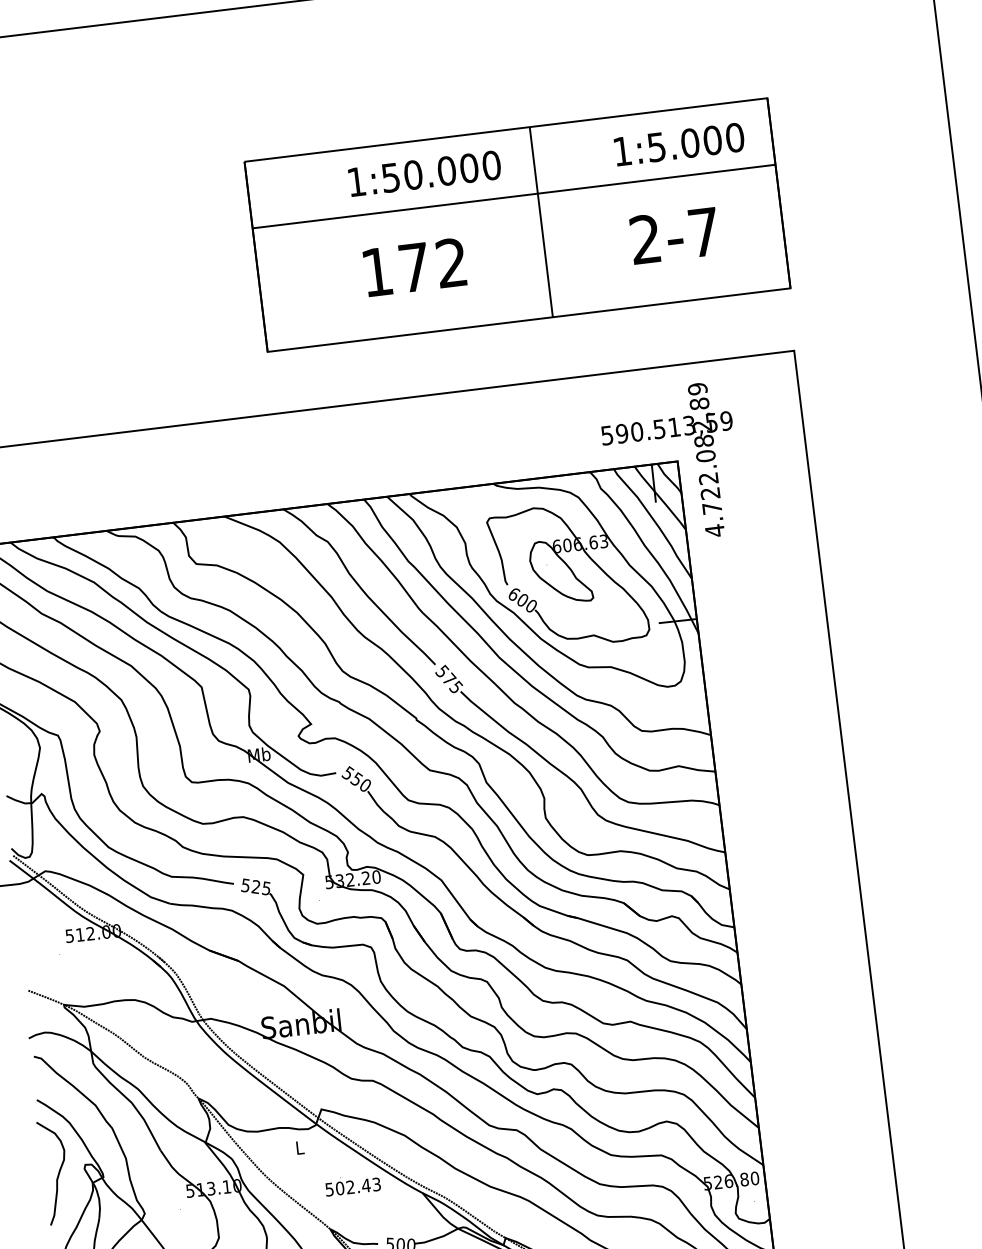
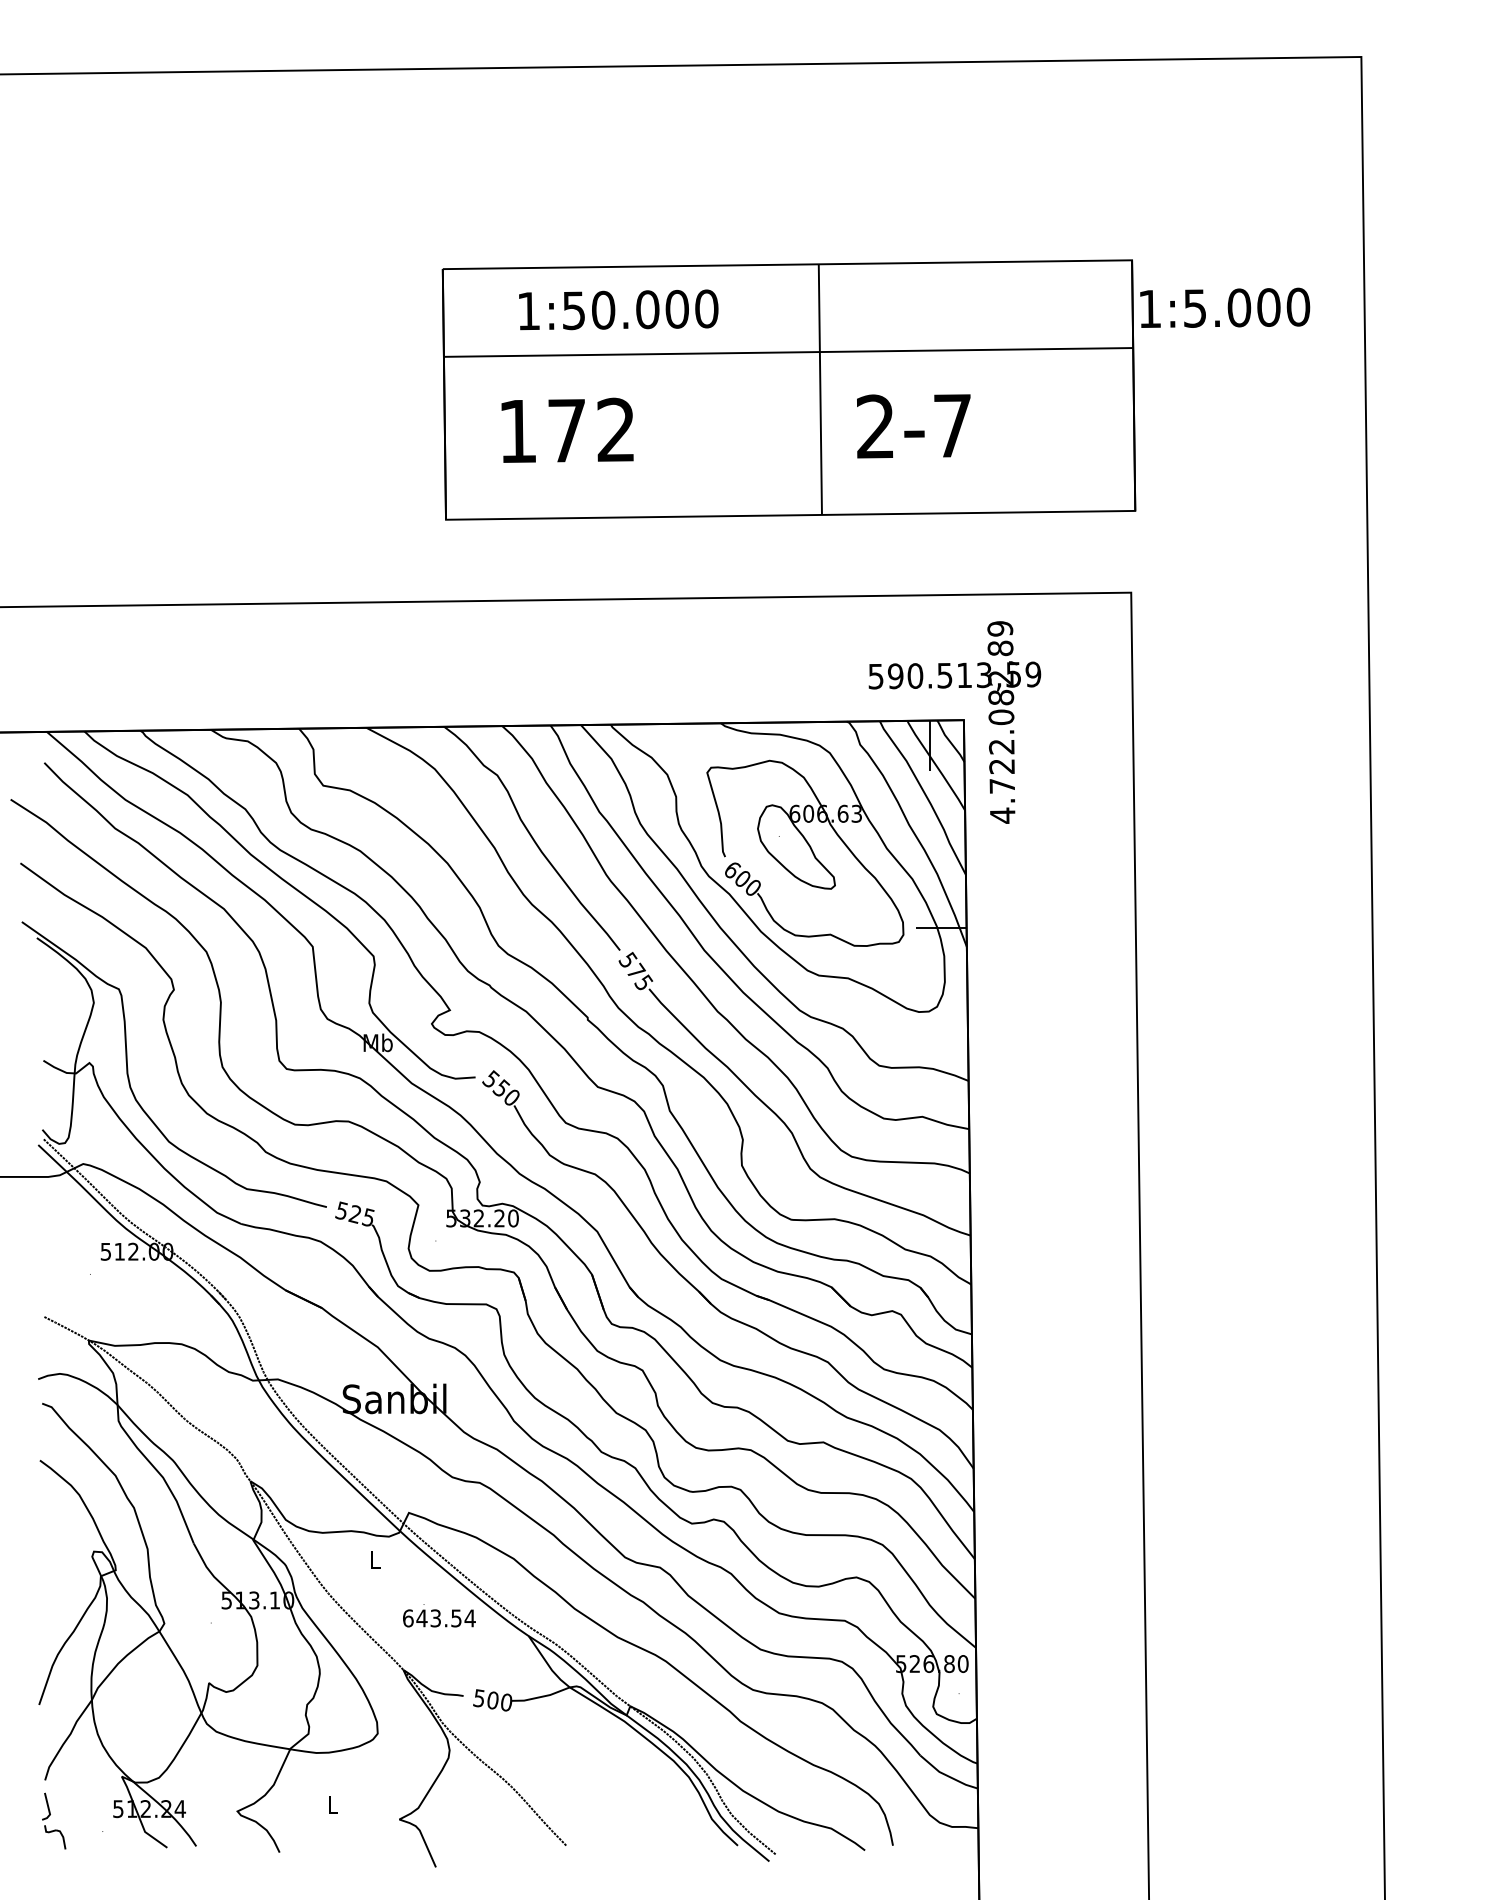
text: (679, 144) -> (1225, 307), moved
text: (424, 173) -> (618, 309), moved
text: (674, 236) -> (913, 426), moved
text: (414, 266) -> (567, 429), moved
curve: (58, 1173) -> (57, 1558), removed
text: (353, 1187) -> (439, 1618), 502.43 -> 643.54

